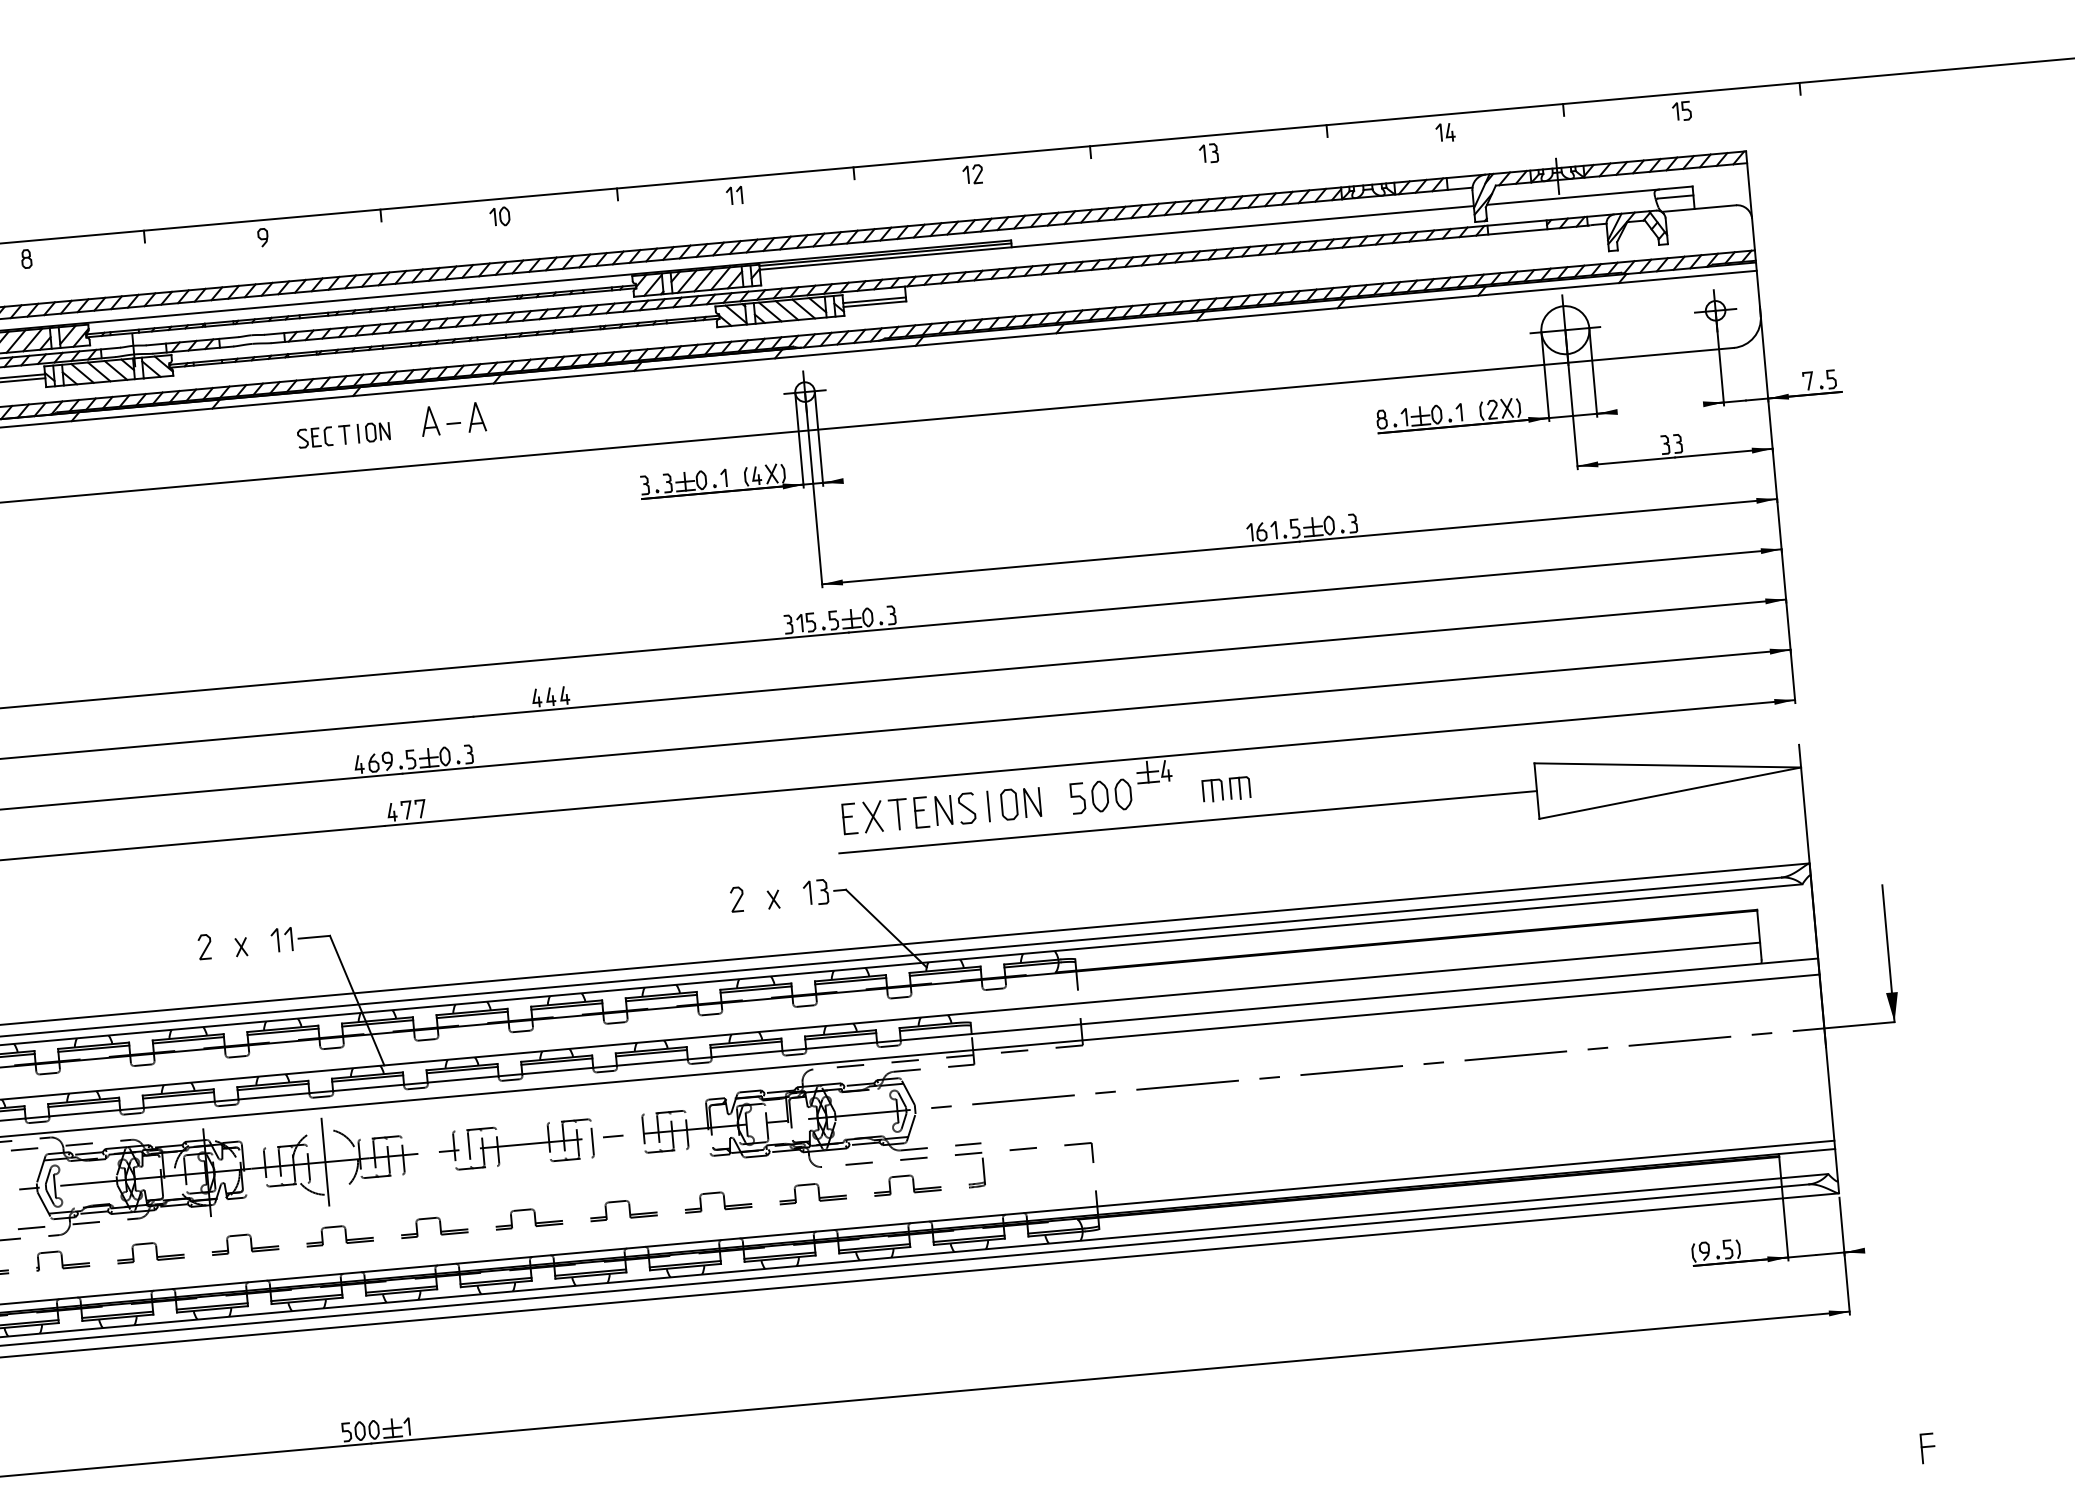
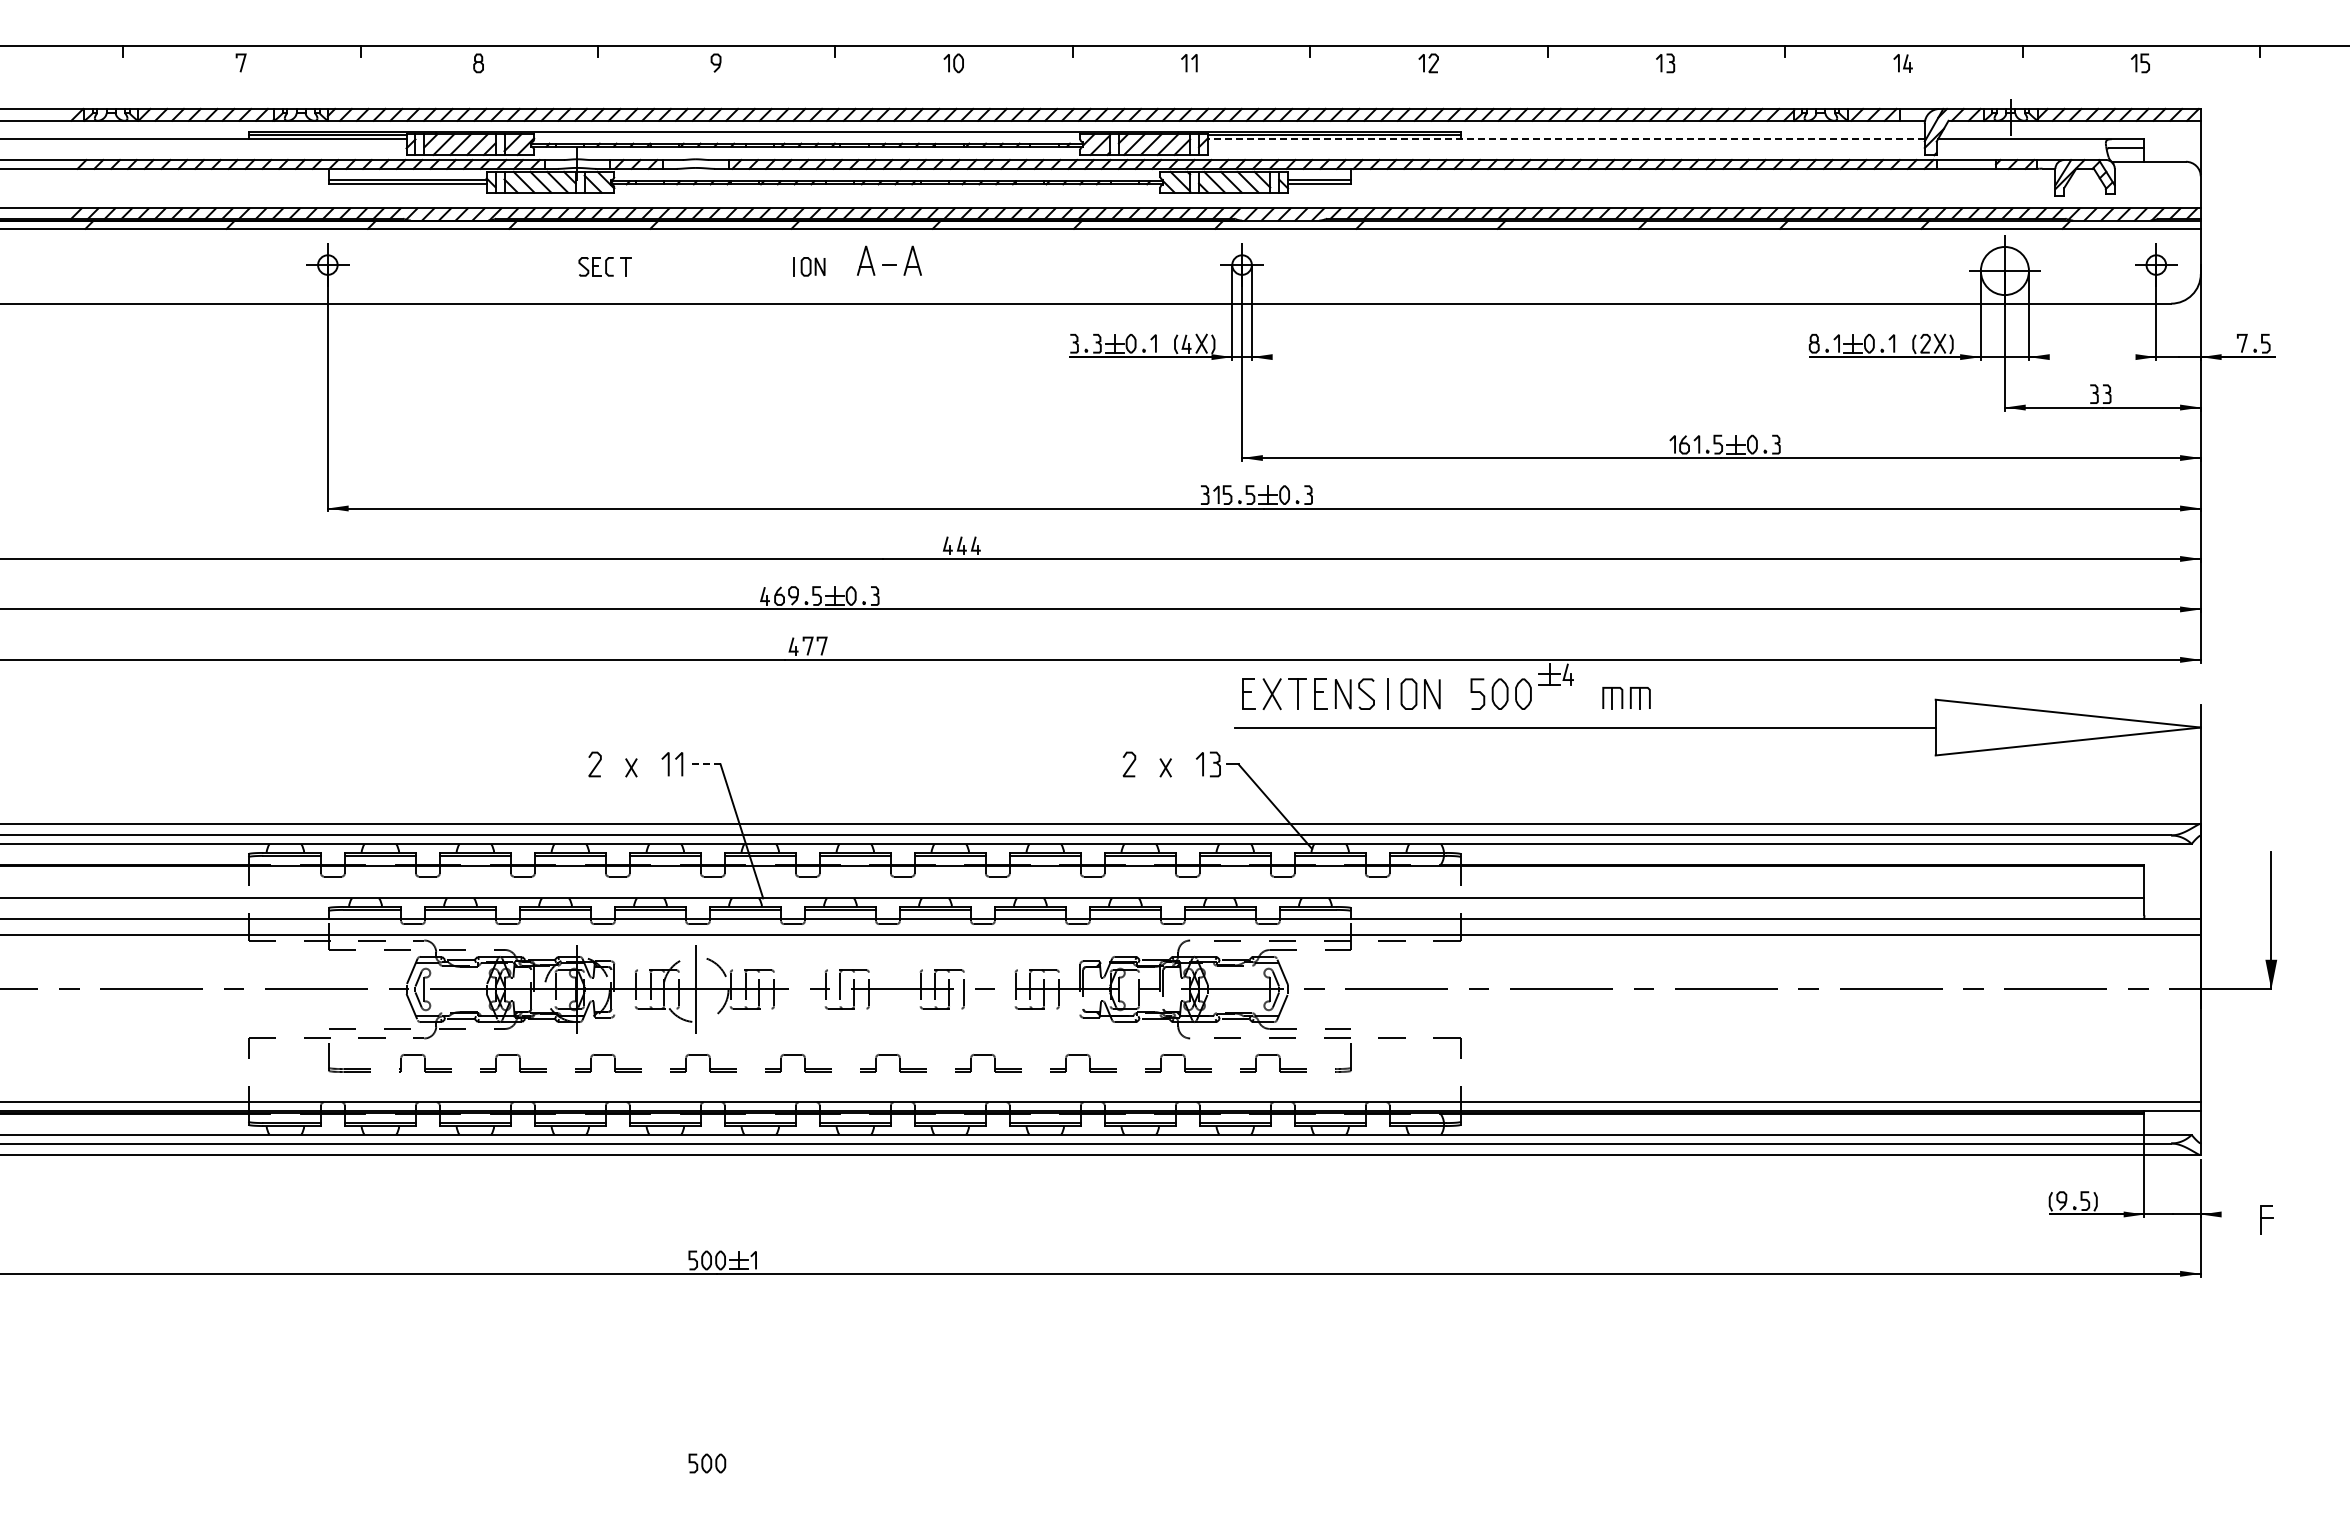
line: (1115, 238) -> (1565, 139), solid -> dashed
part: (323, 436) -> (604, 266), moved
line: (313, 937) -> (704, 764), solid -> dashed
part: (1927, 1447) -> (2266, 1219), moved

